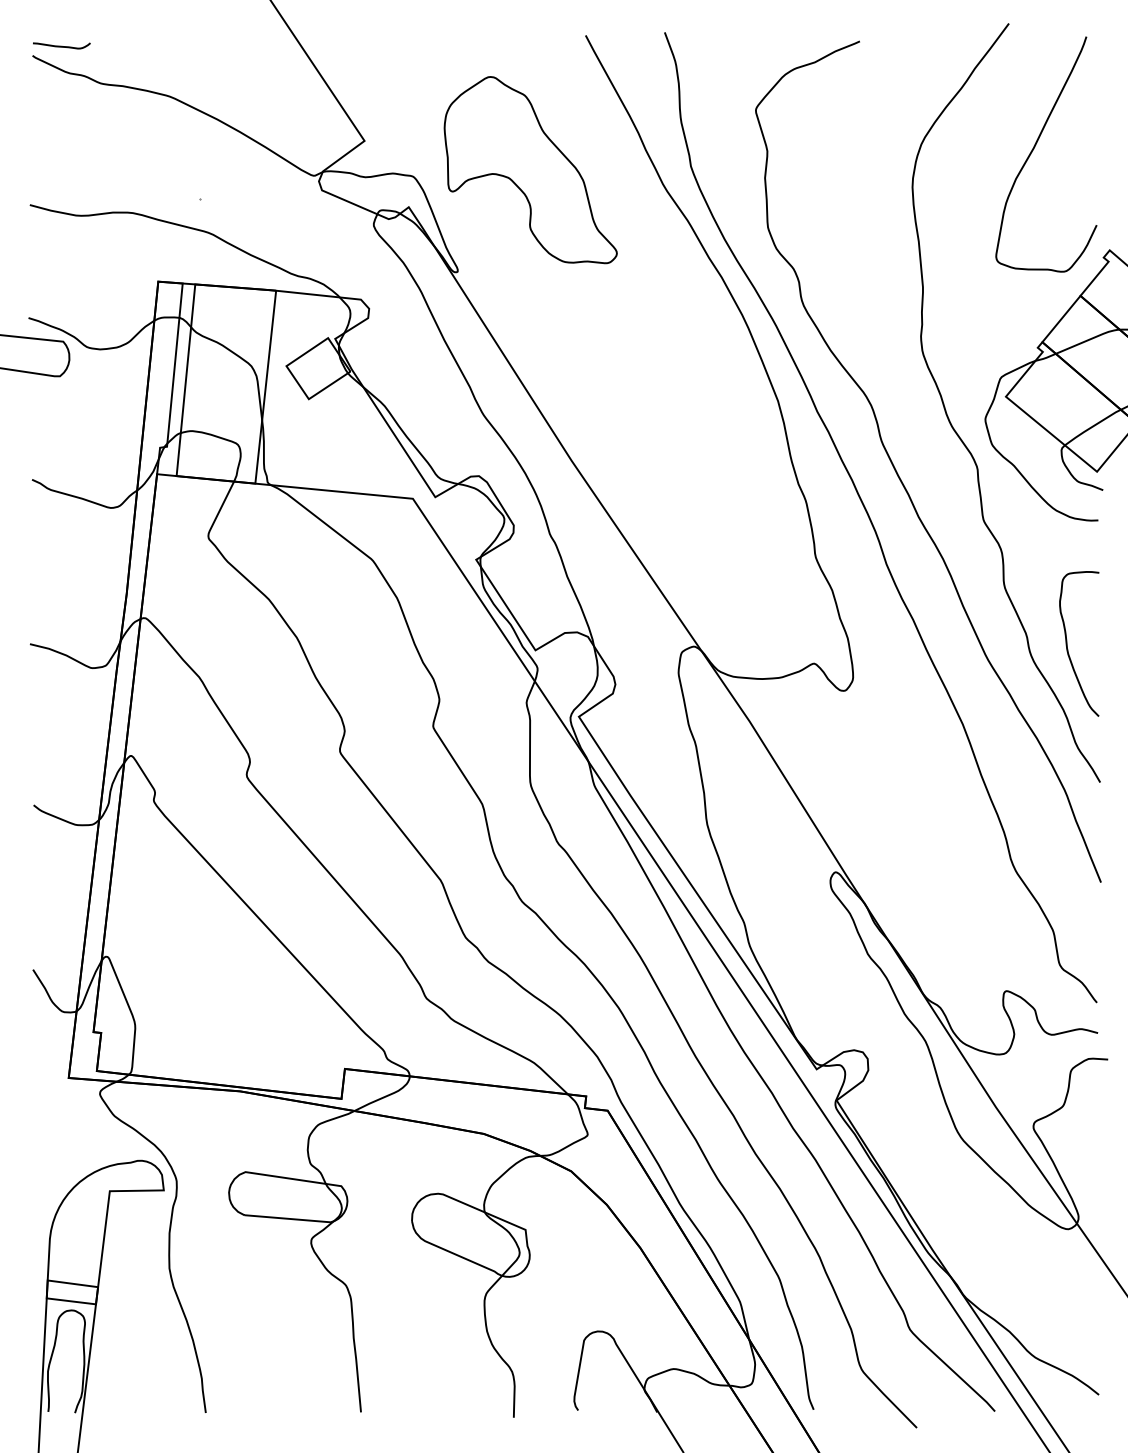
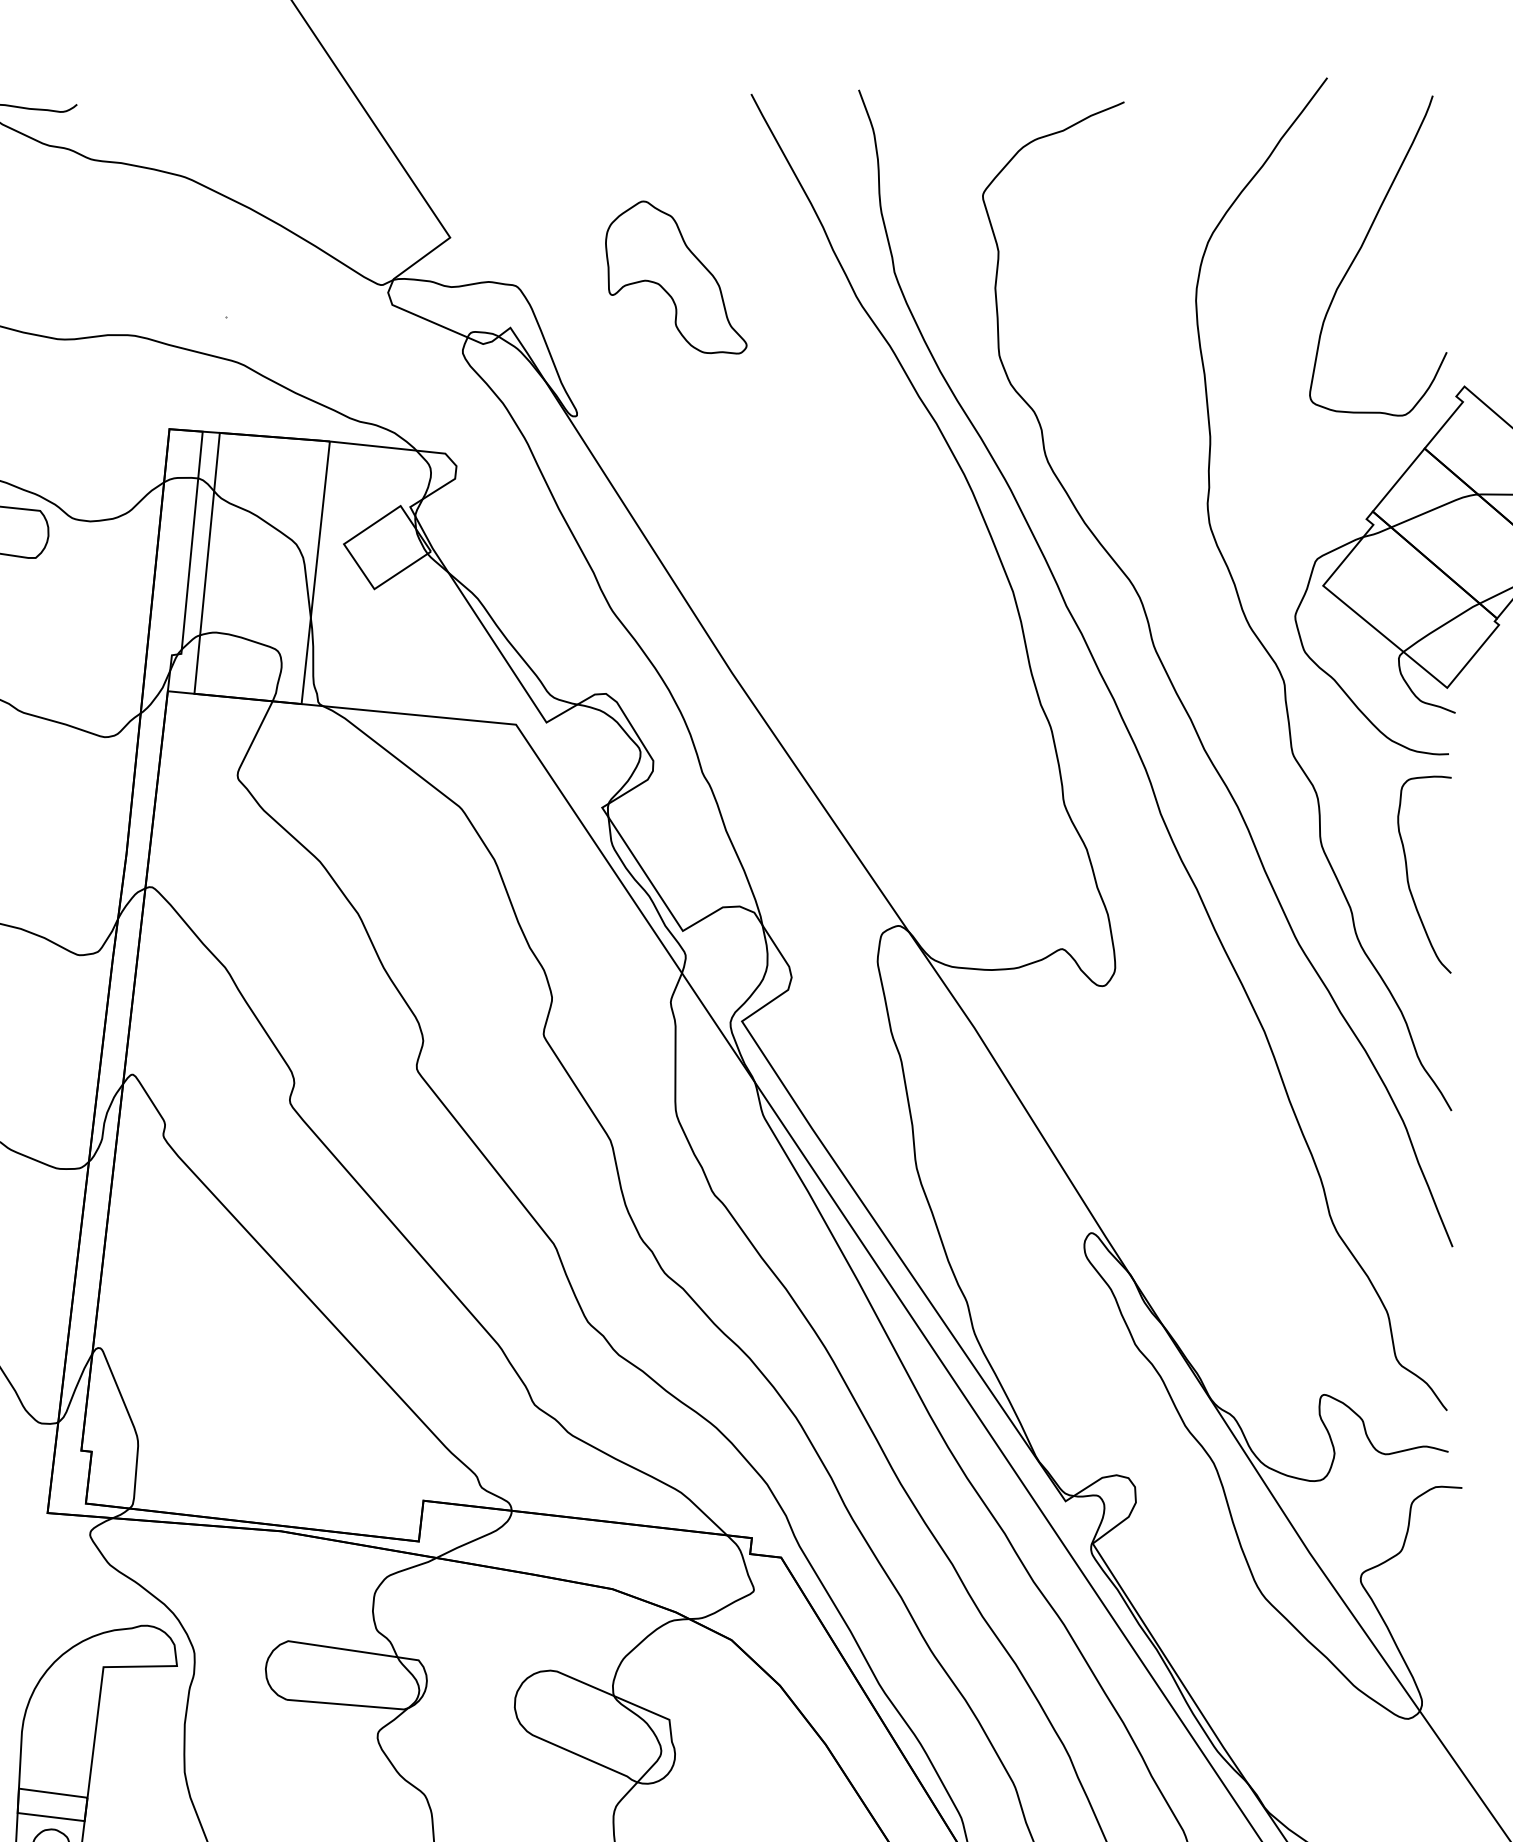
part: (530, 170) -> (676, 277), size x0.6
curve: (1067, 643) -> (1408, 874), moved

